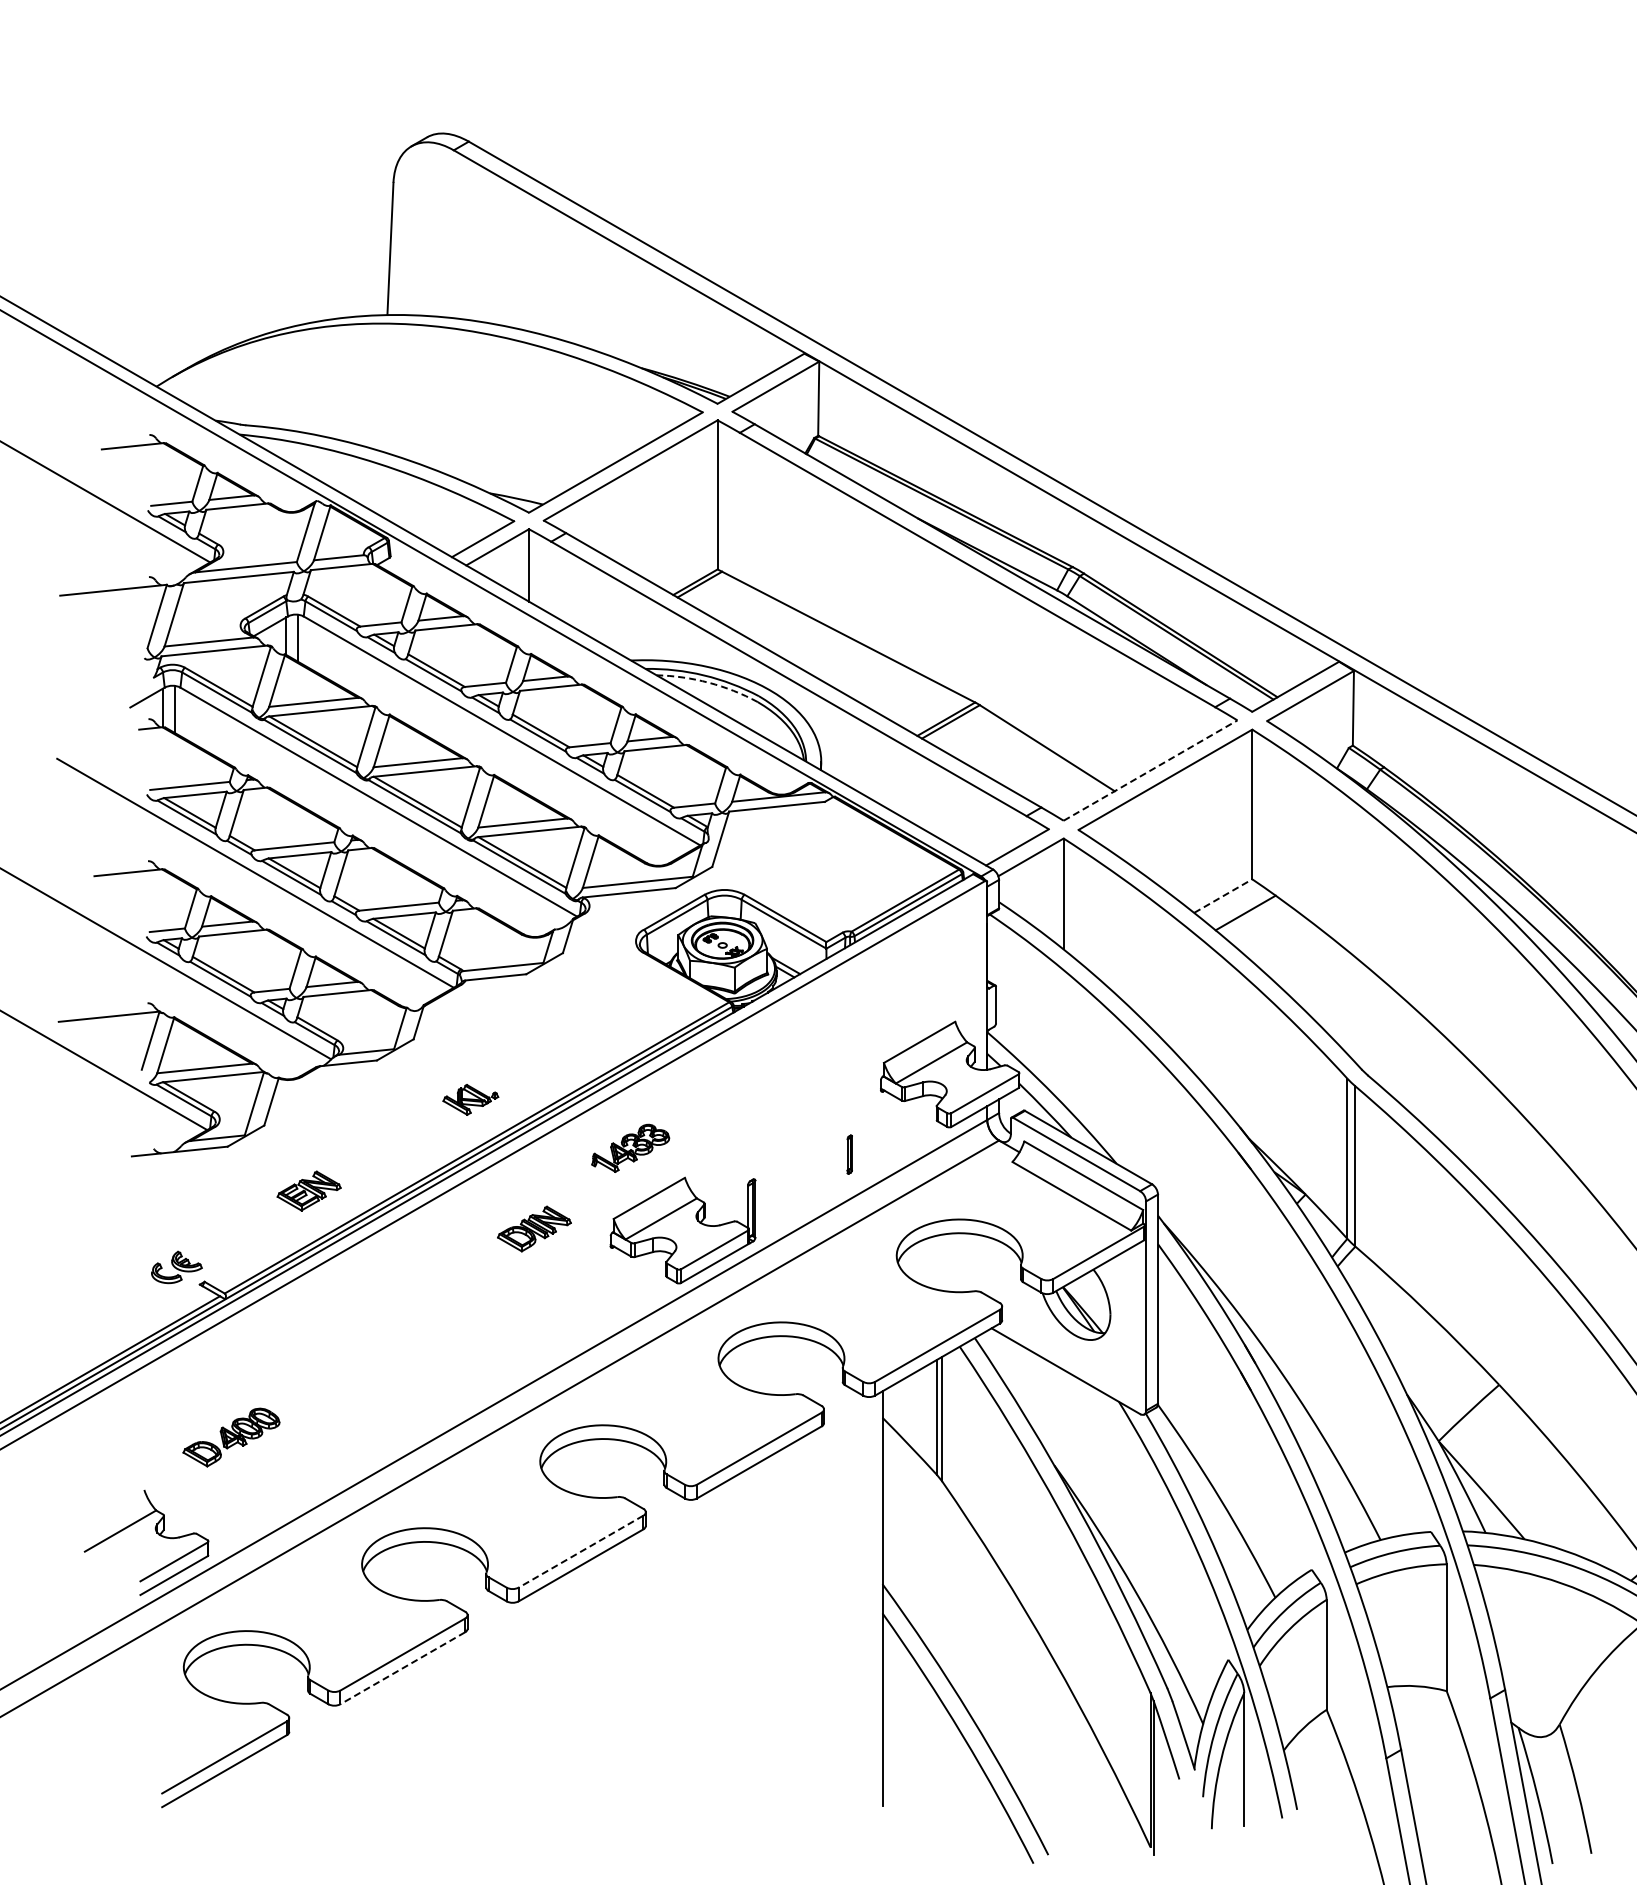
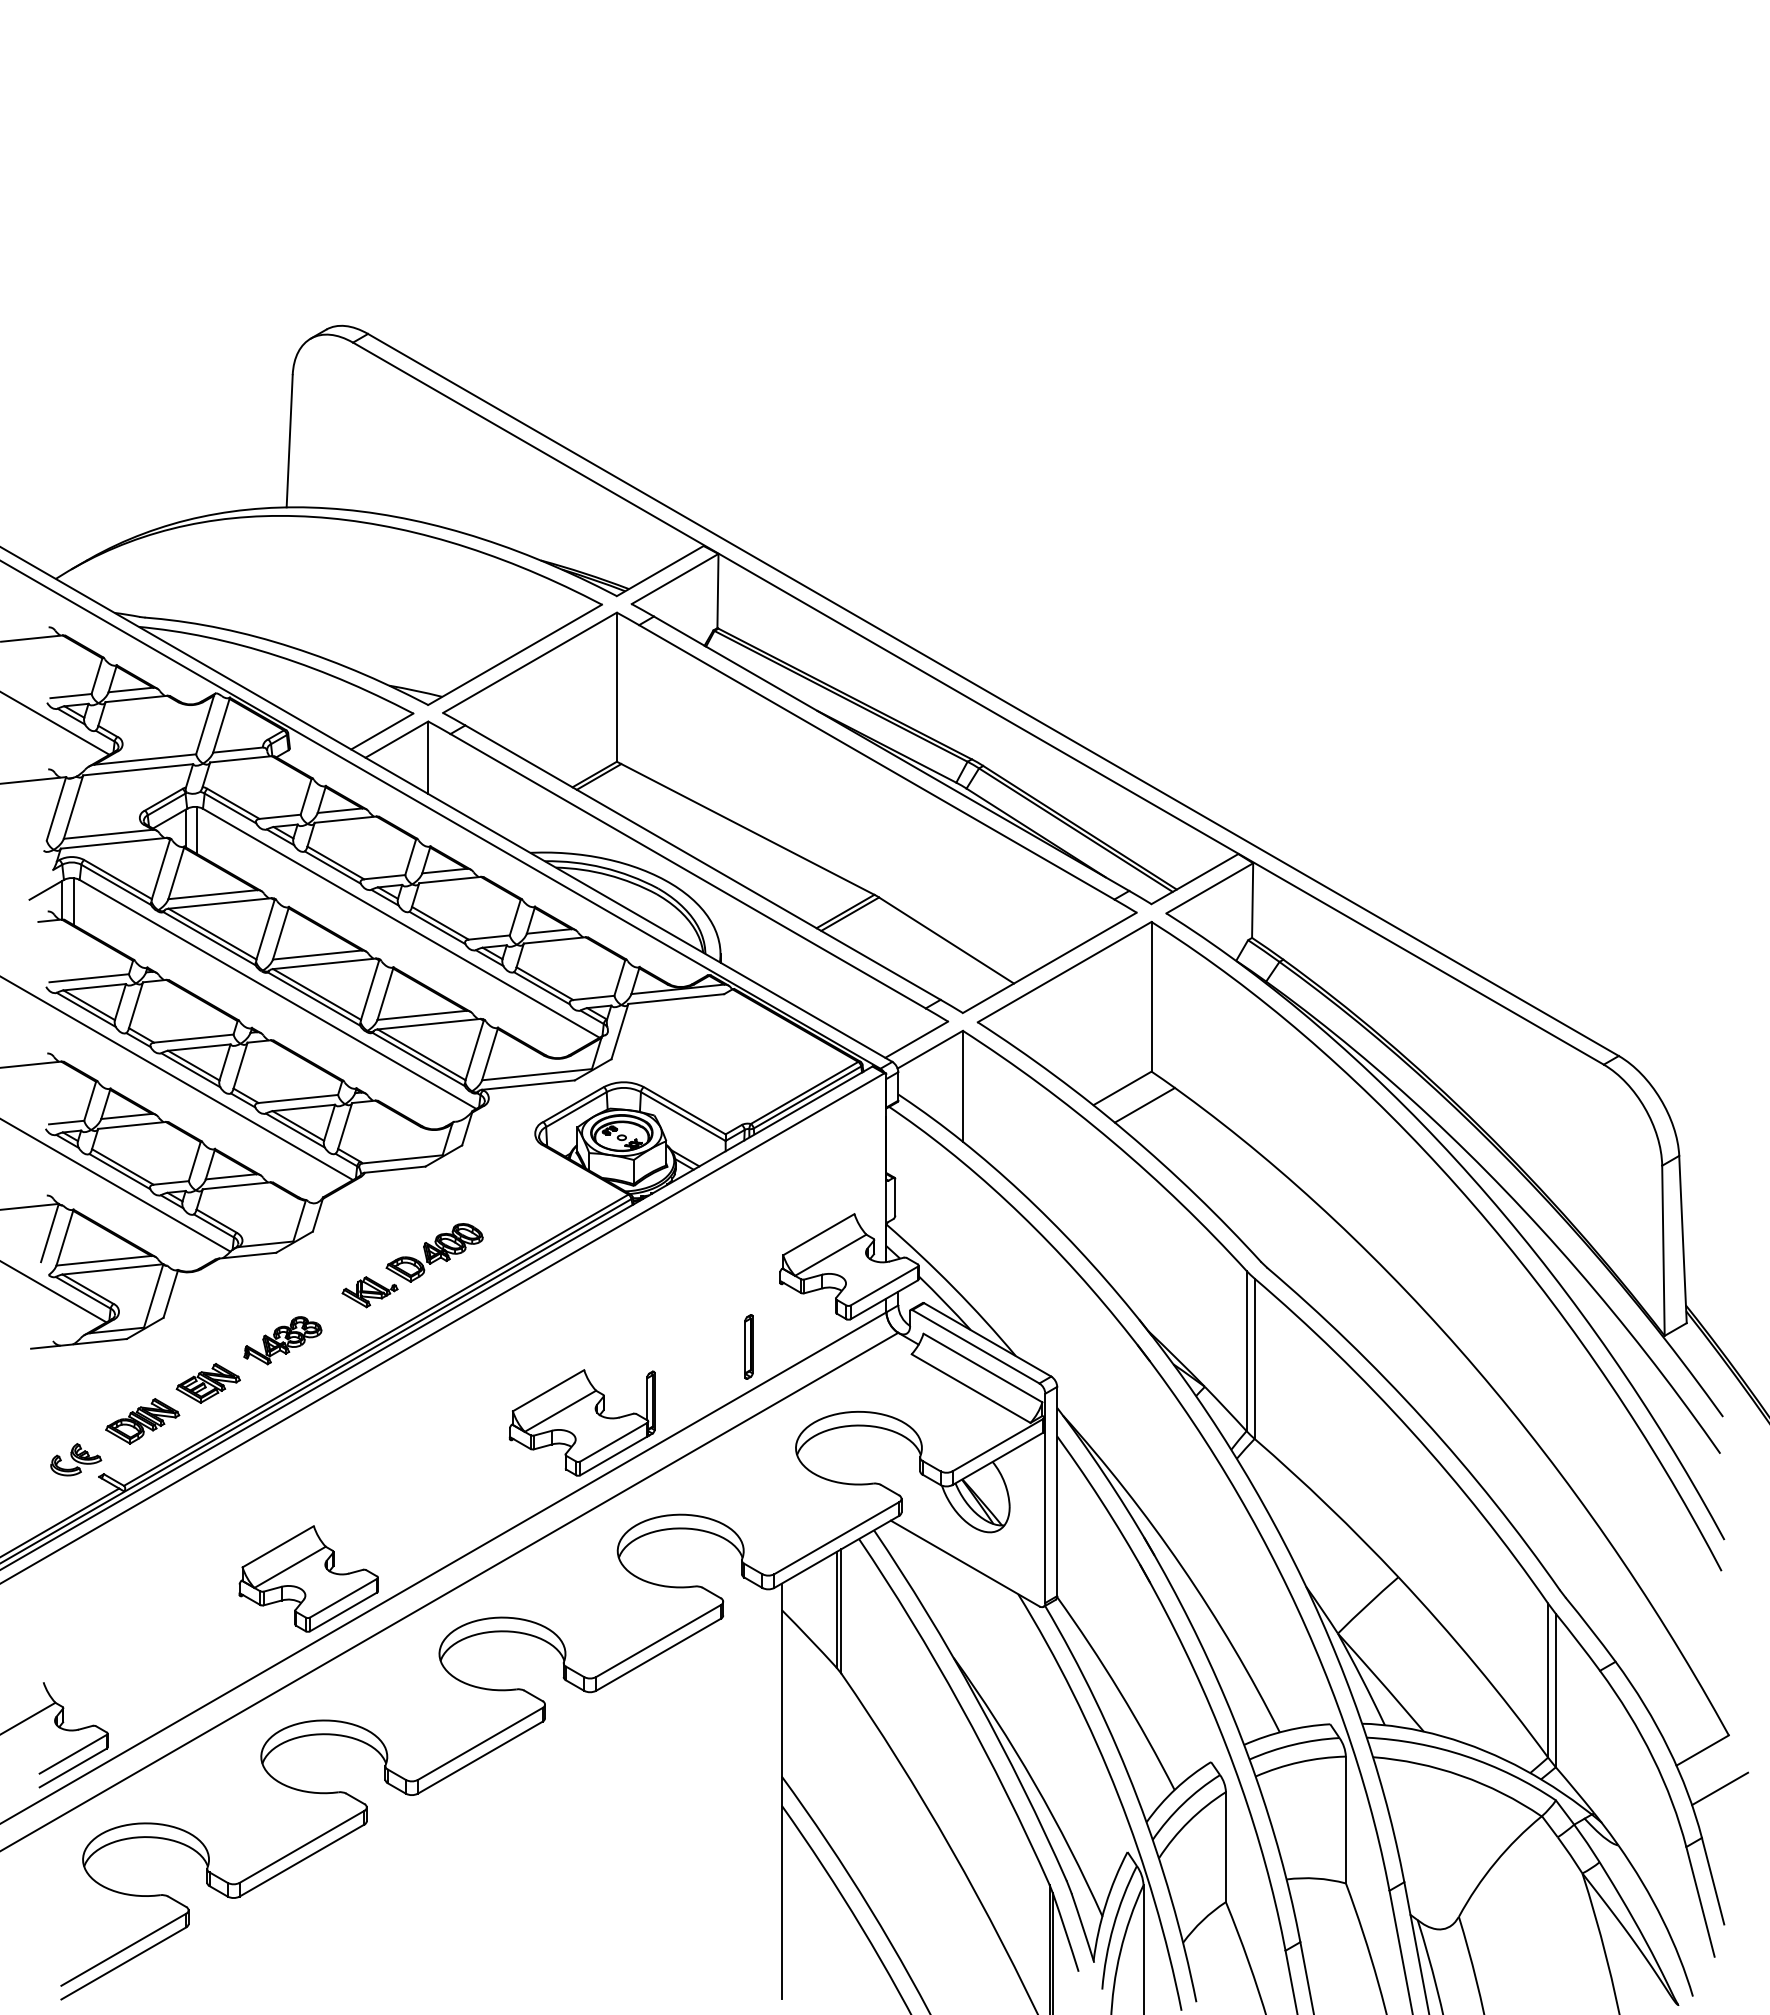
arc: (709, 683) -> (608, 875), dashed -> solid
line: (1151, 770) -> (1050, 962), dashed -> solid
line: (1223, 896) -> (1122, 1088), dashed -> solid
part: (630, 1148) -> (282, 1340), moved
part: (849, 1154) -> (748, 1346), size x1.67
part: (534, 1229) -> (142, 1421), moved
part: (409, 1386) -> (308, 1578), added
part: (231, 1437) -> (434, 1252), moved
line: (580, 1552) -> (479, 1744), dashed -> solid
line: (402, 1668) -> (301, 1860), dashed -> solid

